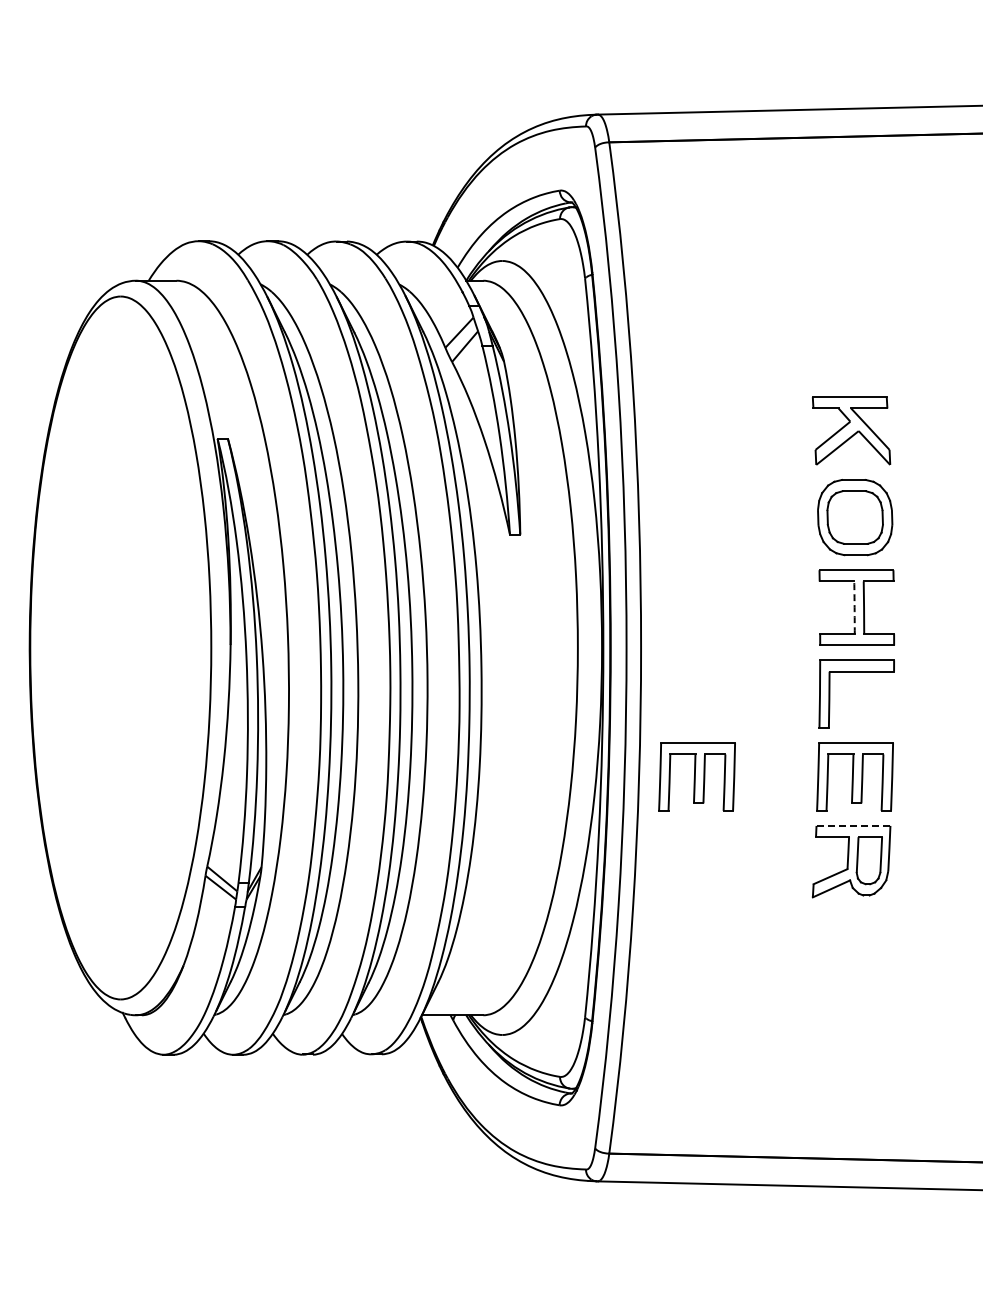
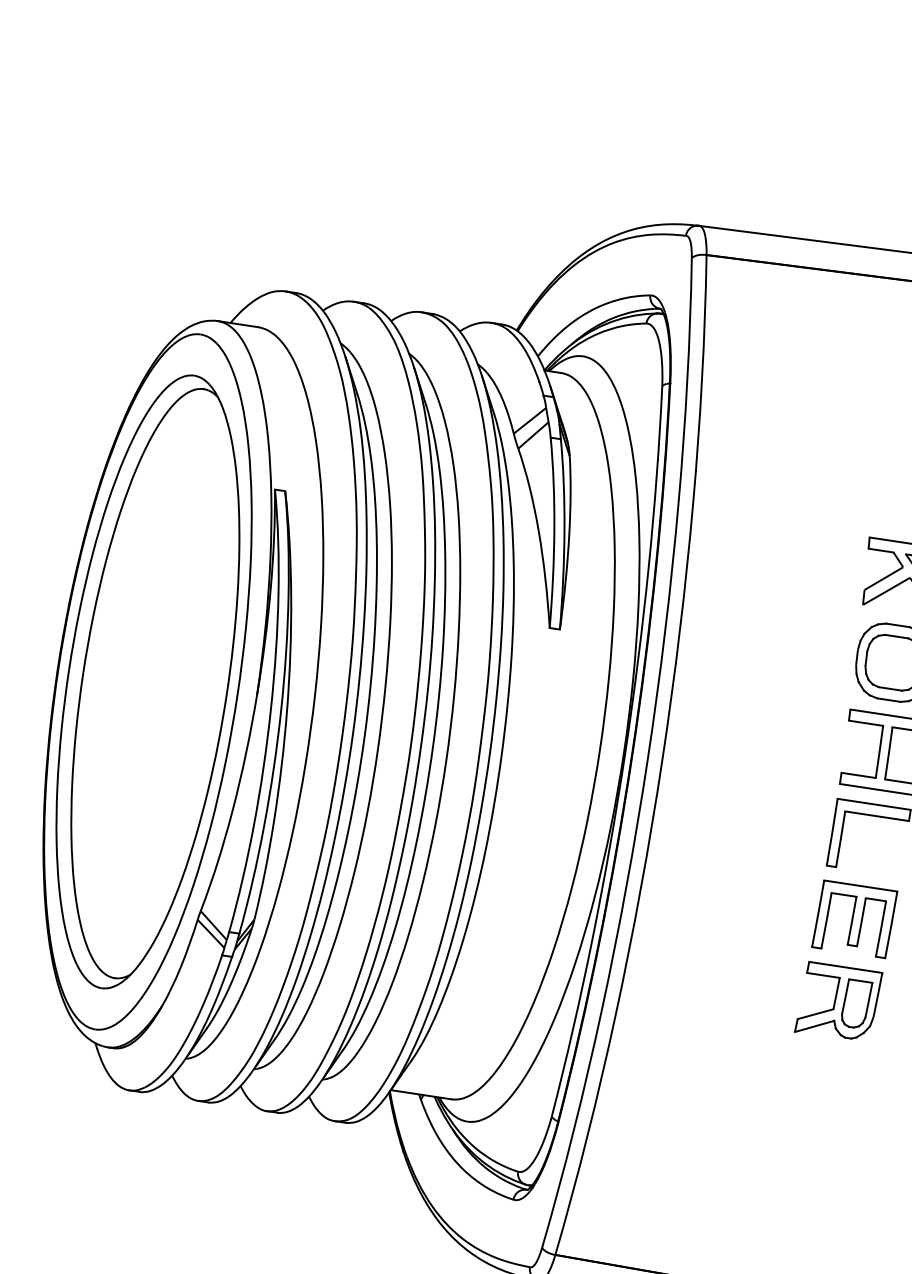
arc: (854, 607) -> (879, 751), dashed -> solid
part: (120, 647) -> (147, 681), added
part: (696, 776) -> (697, 895), removed
line: (853, 825) -> (845, 967), dashed -> solid

